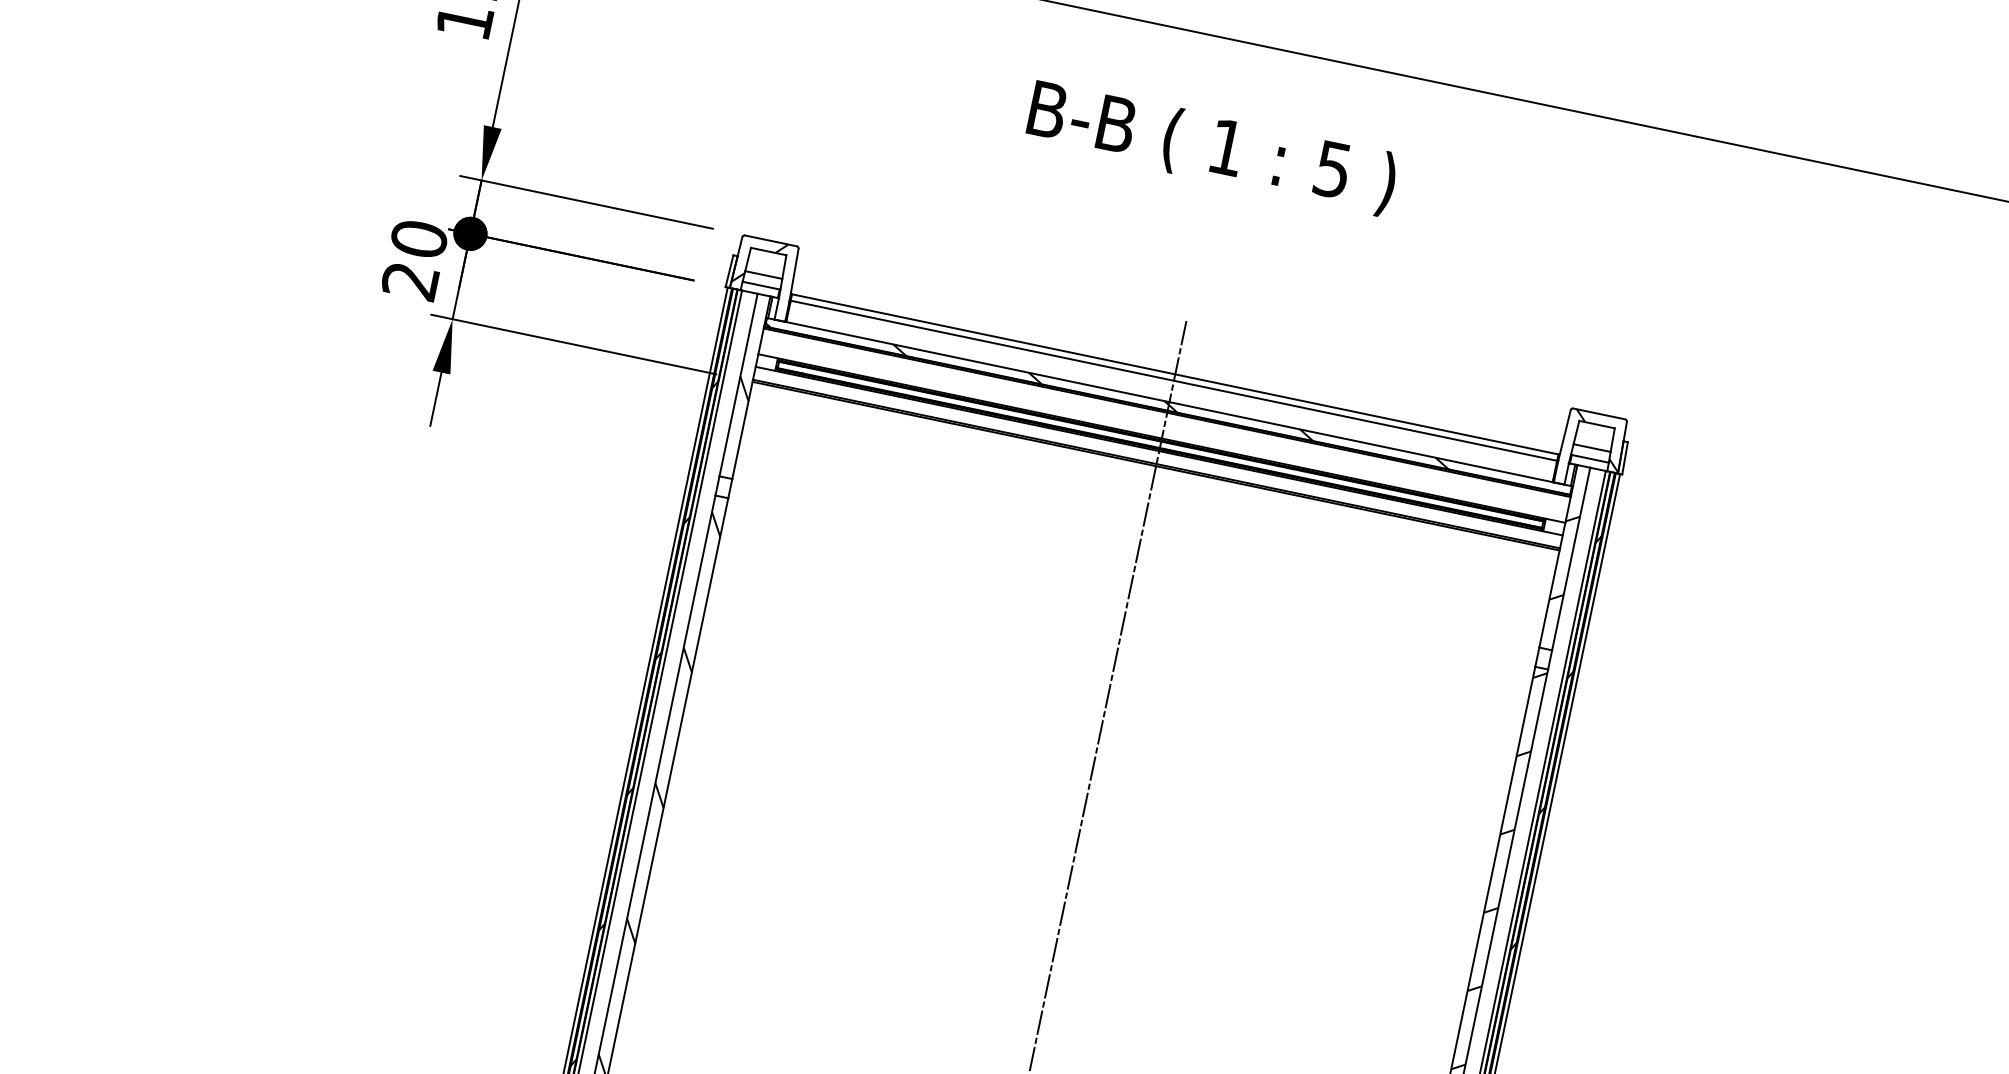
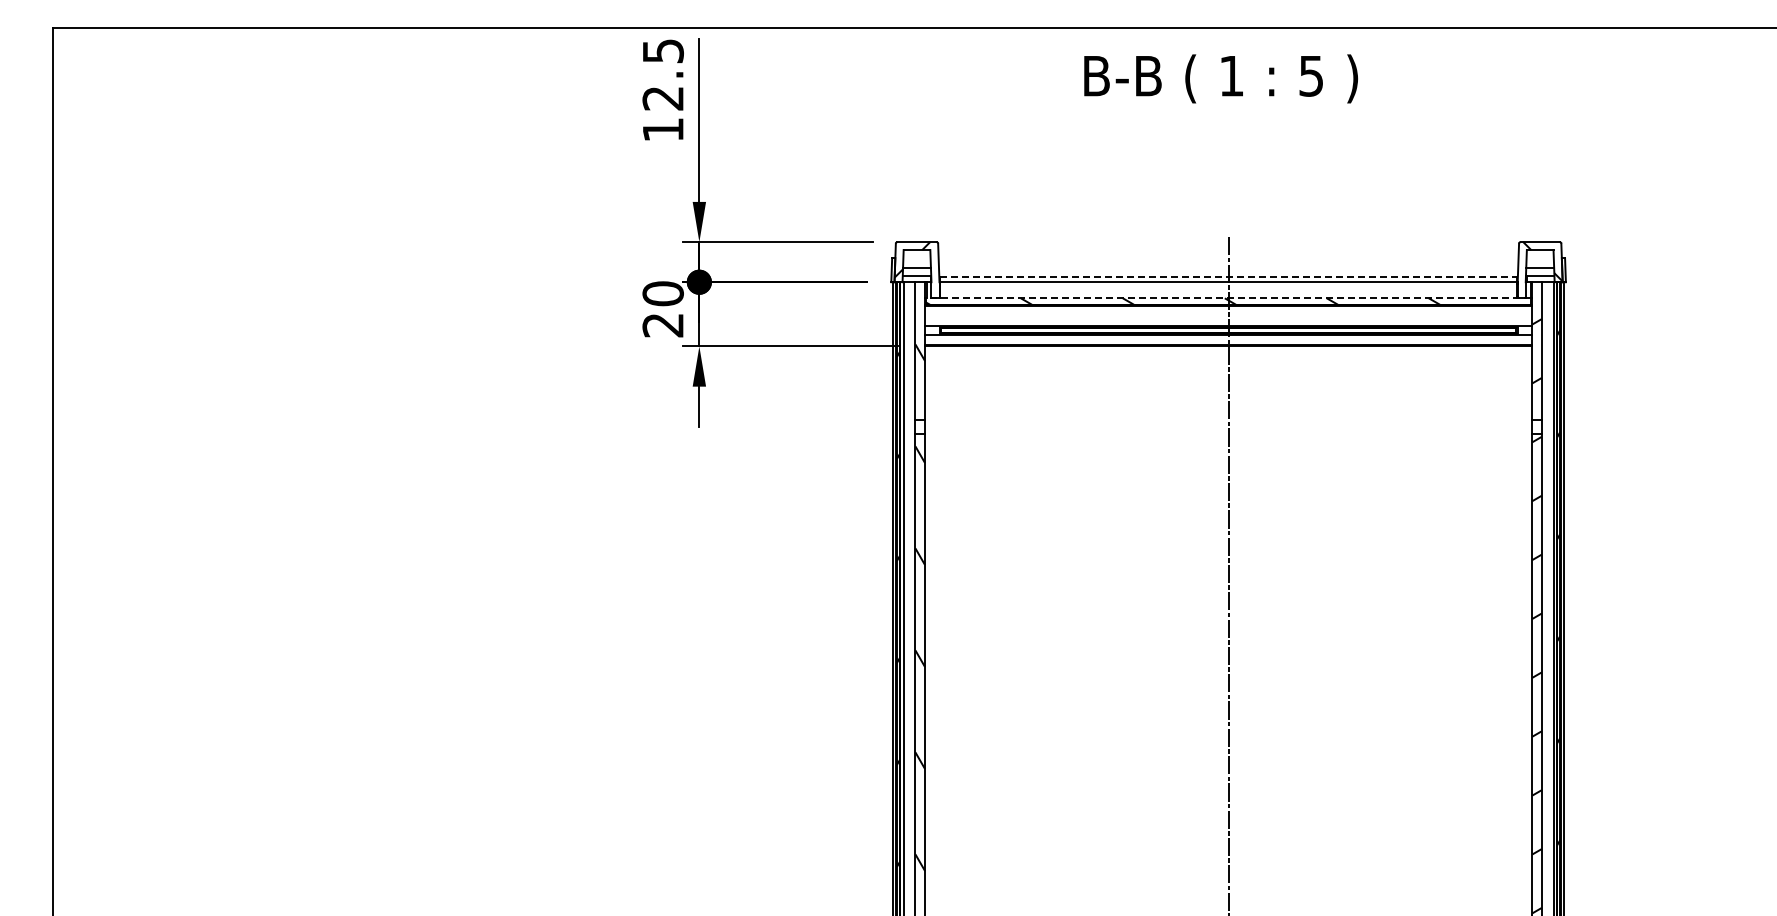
text: (1211, 147) -> (1220, 78), moved
line: (1176, 374) -> (1229, 277), solid -> dashed
line: (1169, 402) -> (1228, 298), solid -> dashed

